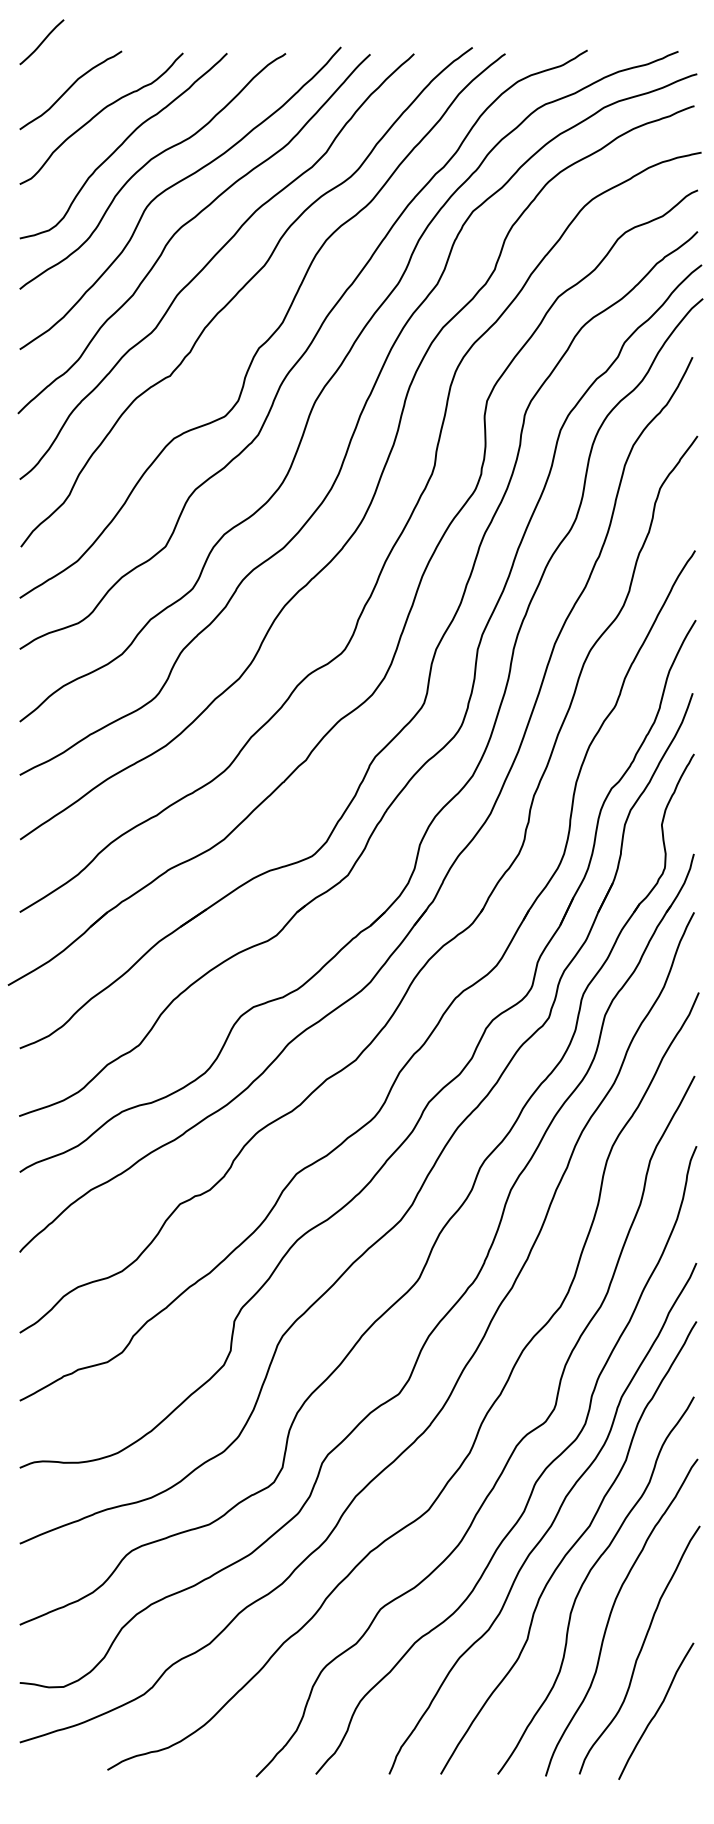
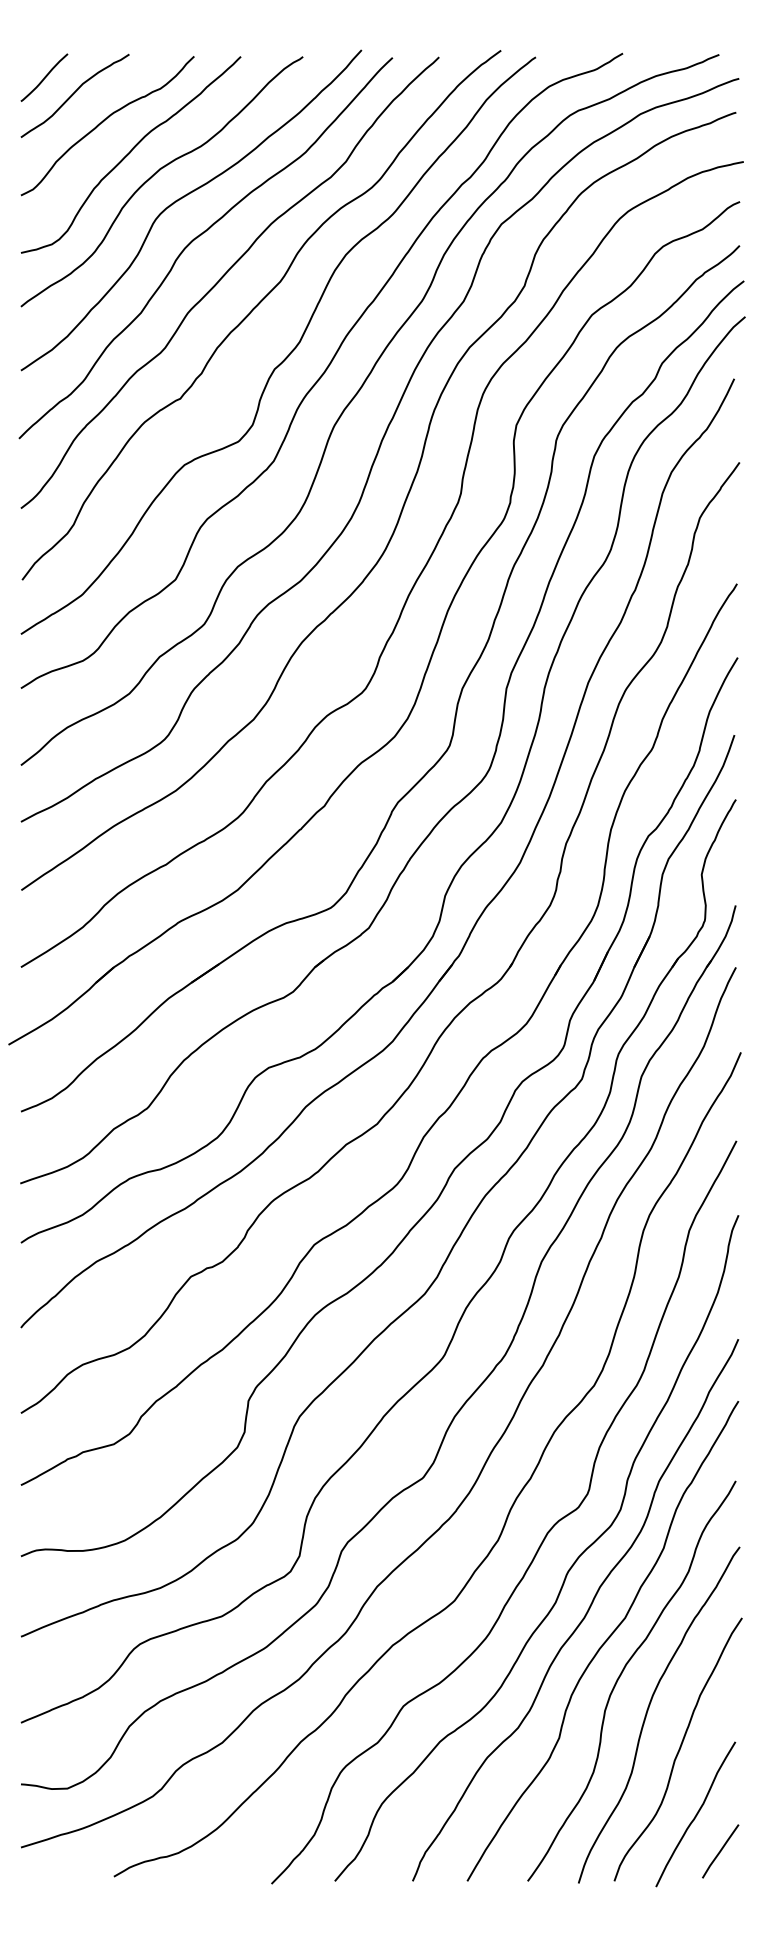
curve: (41, 42) -> (44, 78), moved
line: (679, 1745) -> (720, 1850), added

